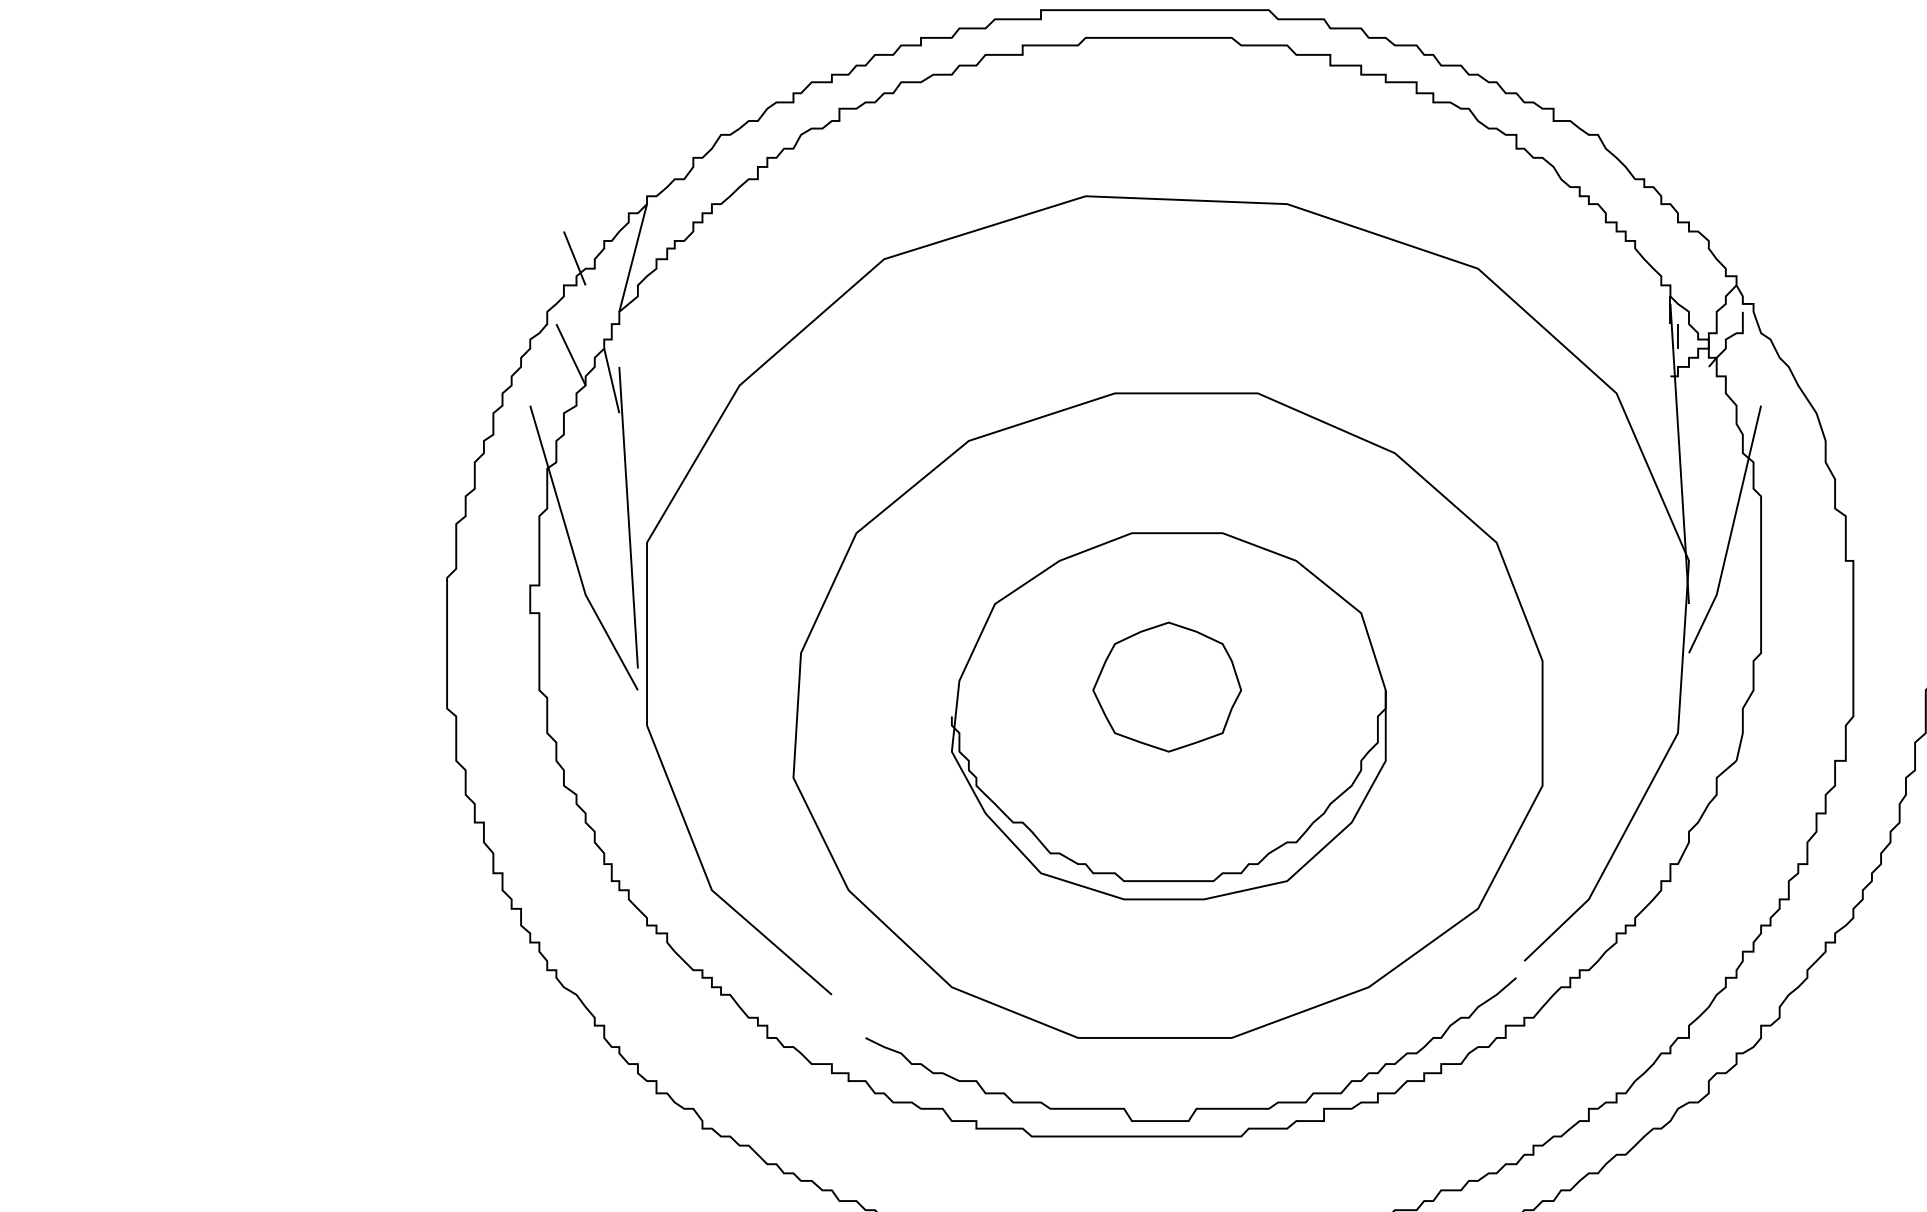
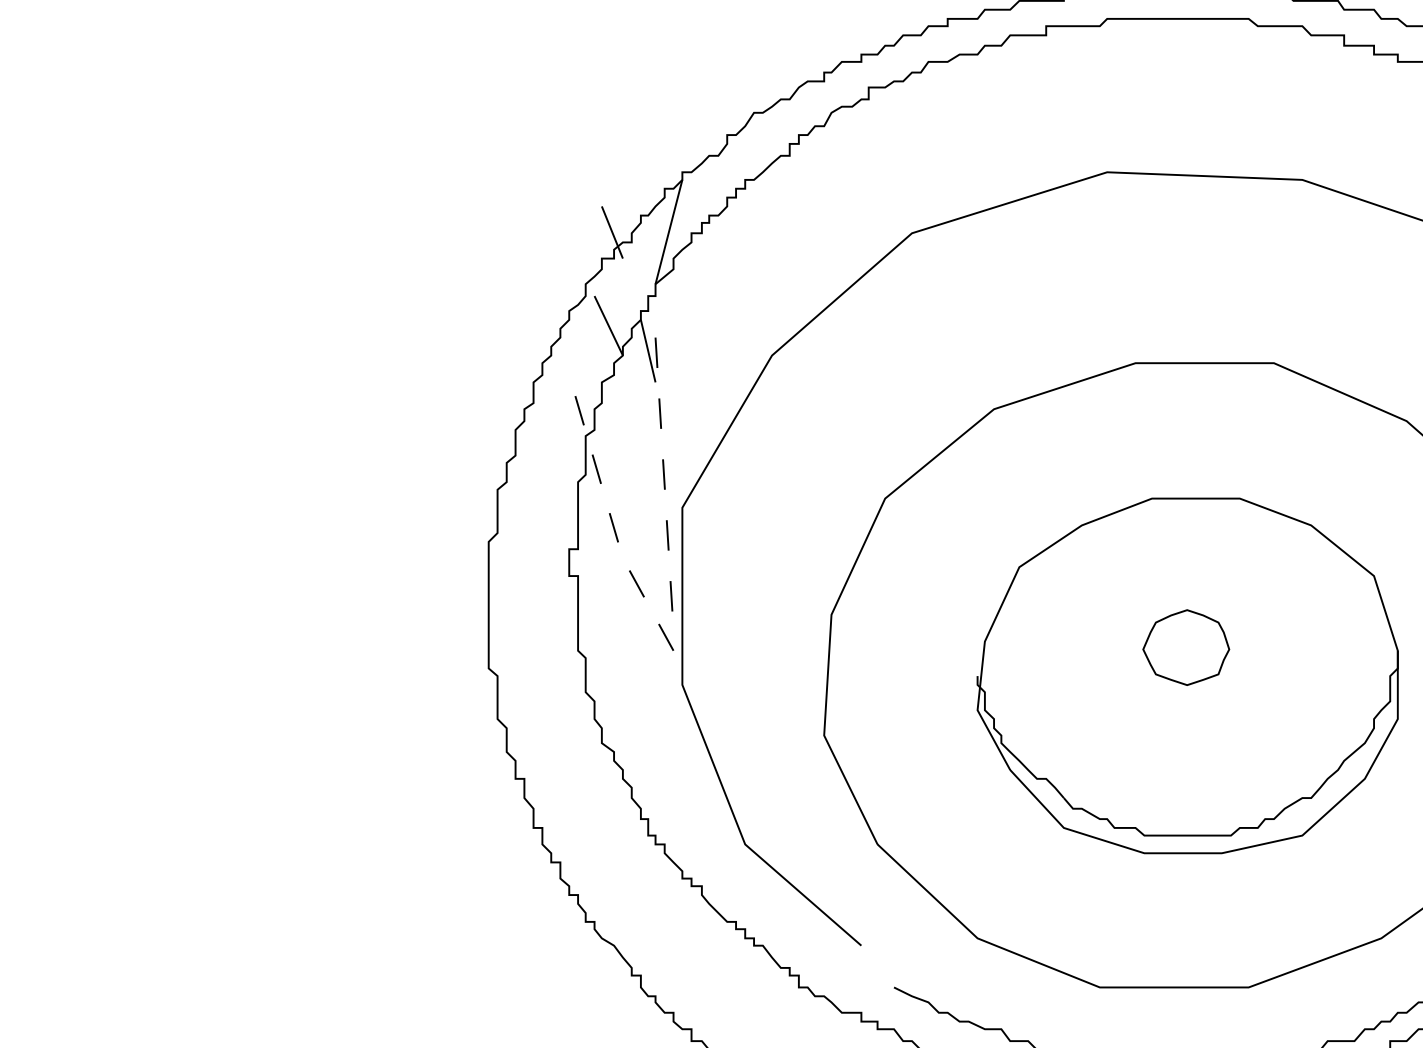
line: (628, 518) -> (664, 484), solid -> dashed
line: (573, 552) -> (611, 517), solid -> dashed
part: (1167, 686) -> (1186, 647), size x0.6

